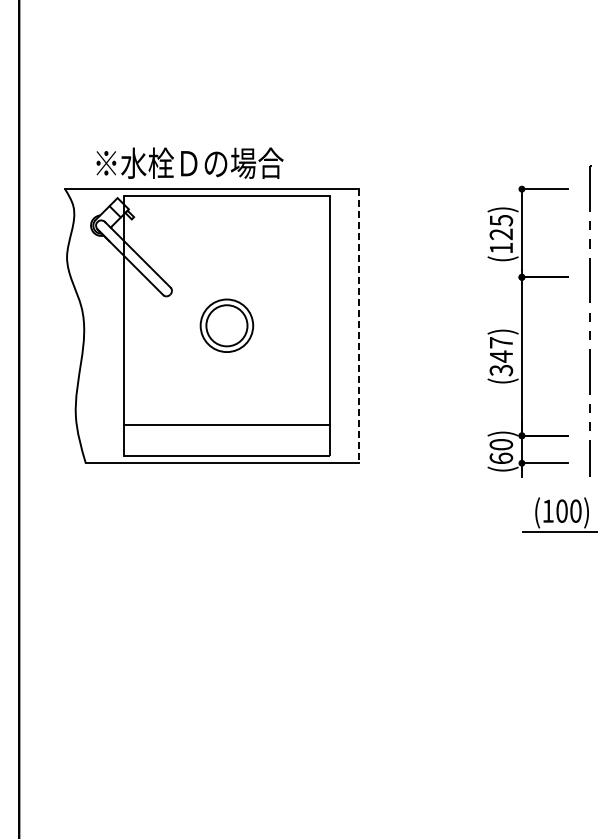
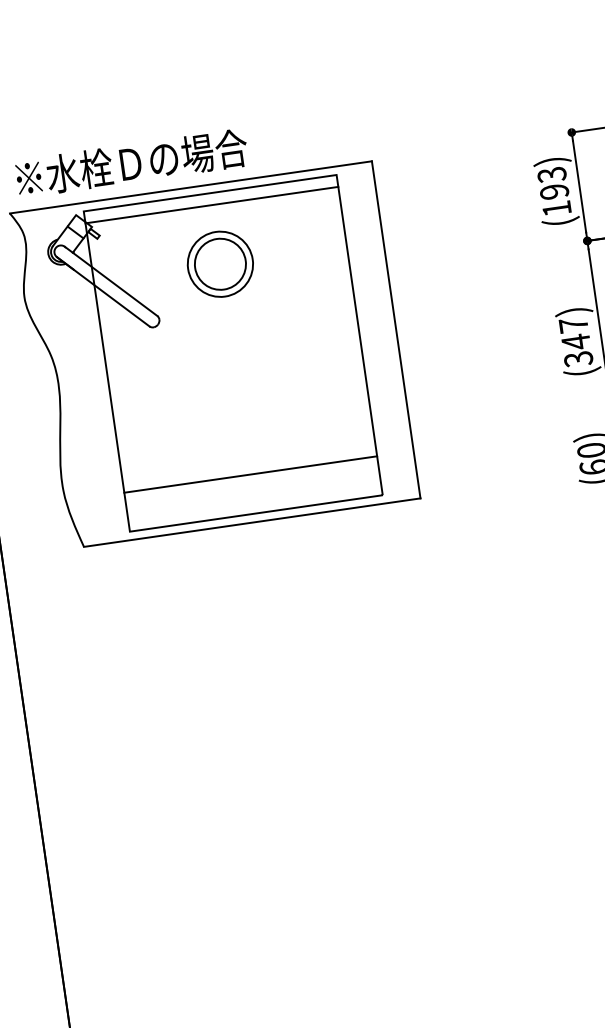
text: (189, 162) -> (131, 162), moved
line: (226, 205) -> (211, 204), added
text: (501, 227) -> (553, 183), (125) -> (193)
part: (226, 325) -> (219, 263), moved
line: (359, 326) -> (396, 330), dashed -> solid

